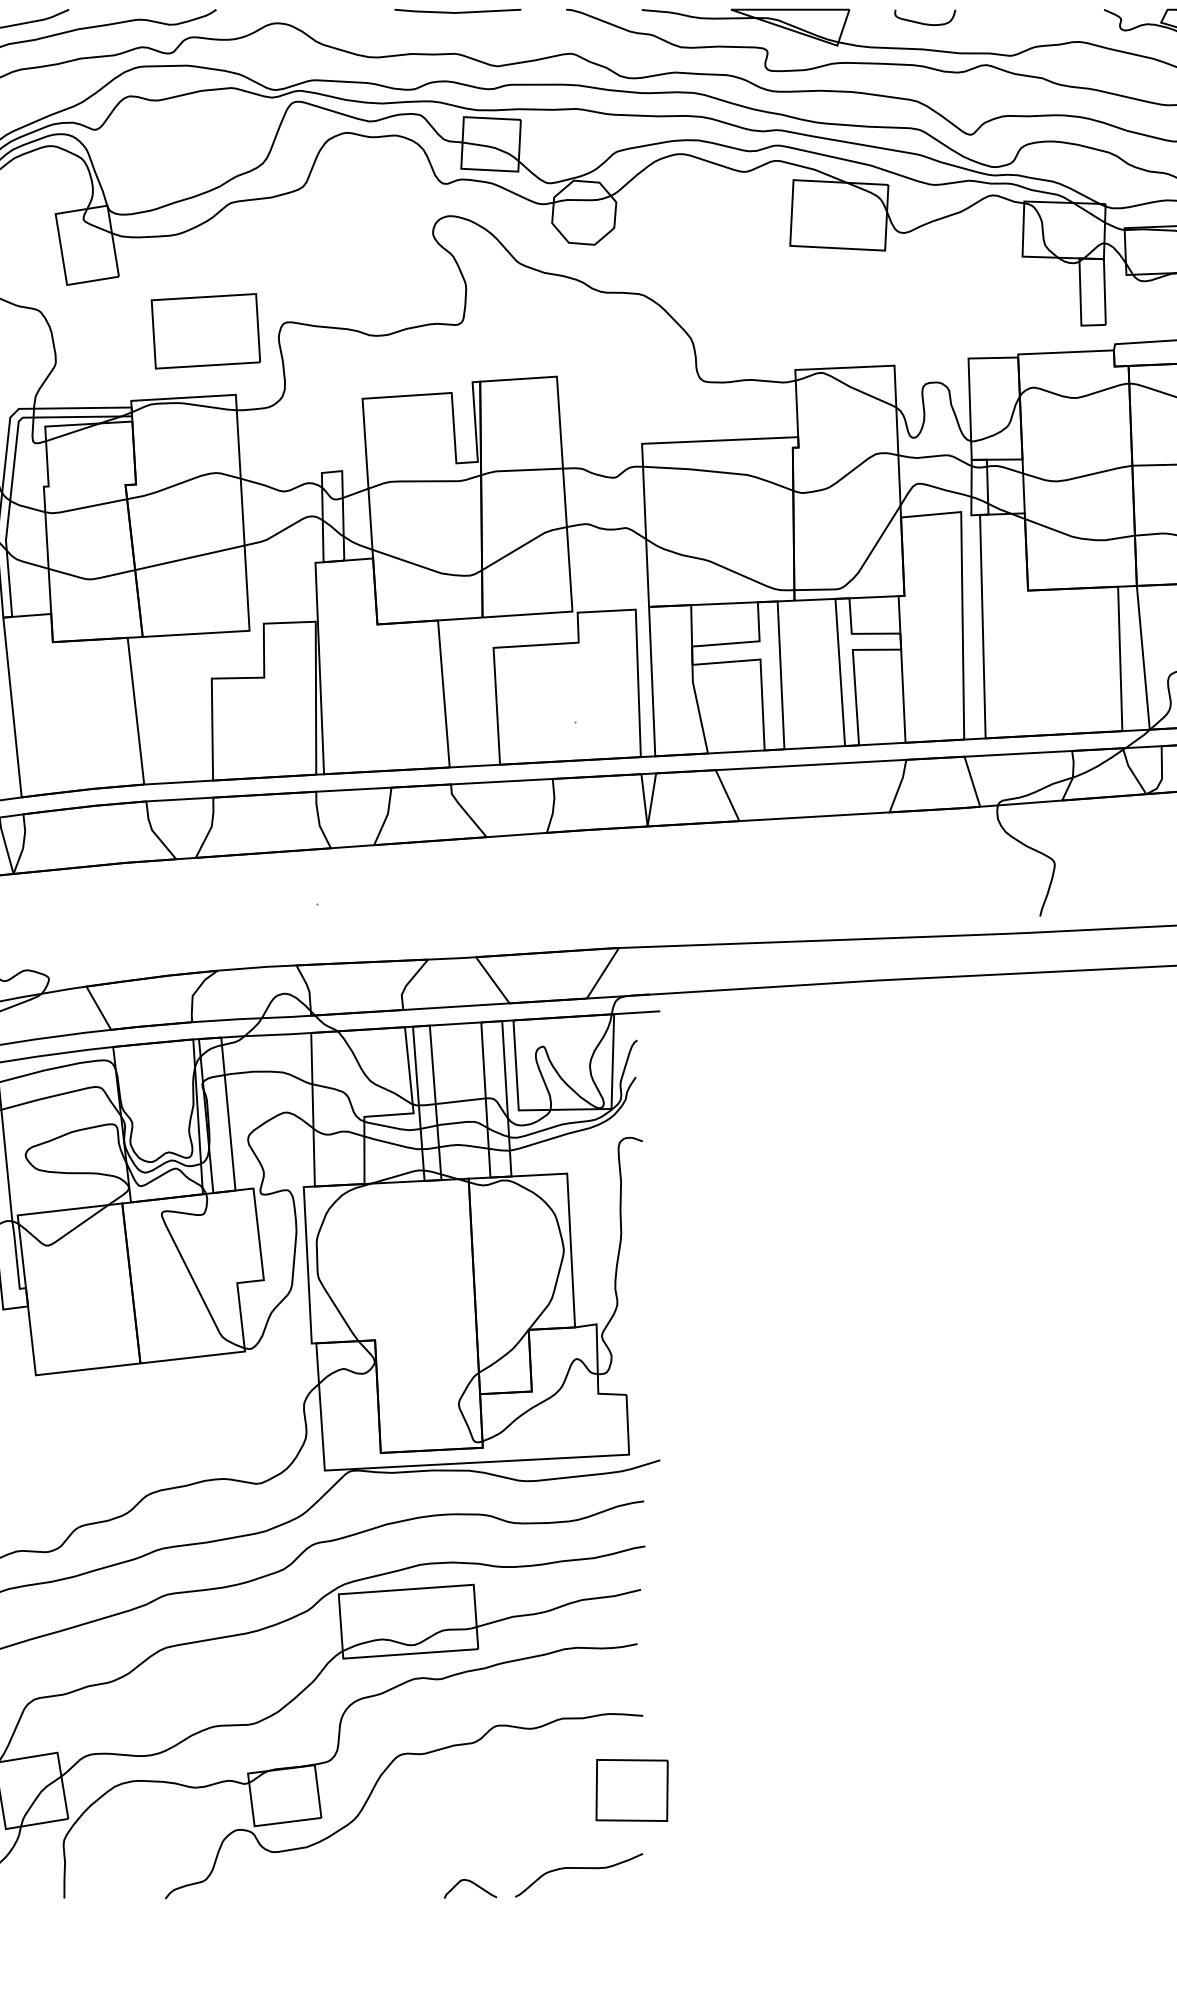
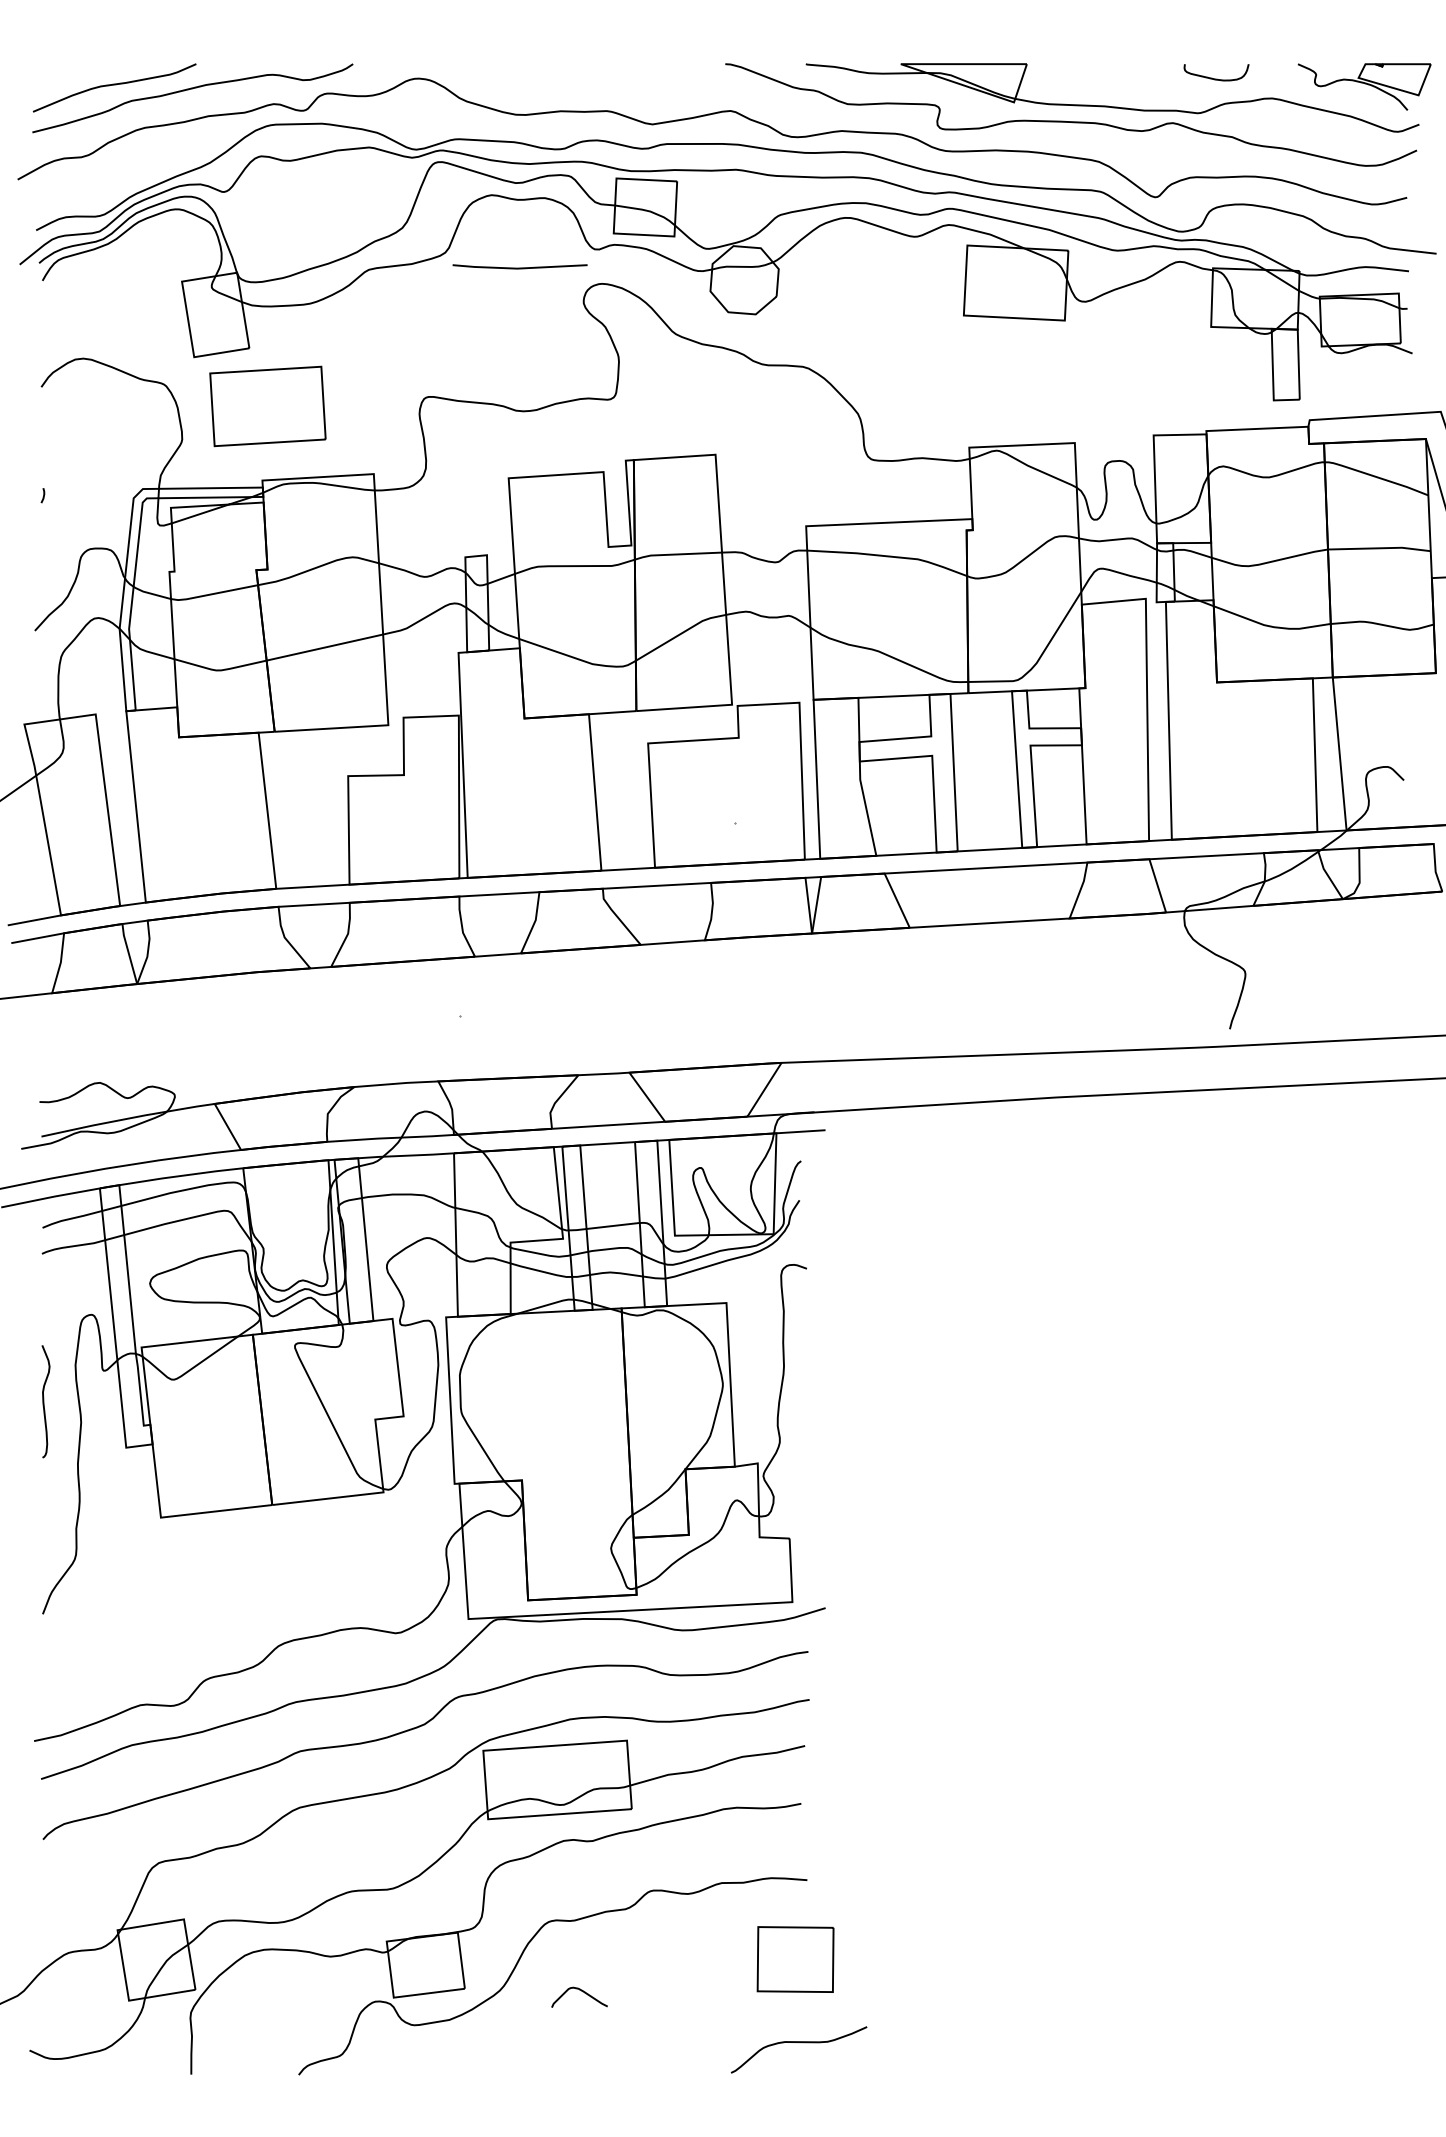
line: (457, 11) -> (519, 267), moved
curve: (925, 23) -> (1216, 78), moved
part: (205, 331) -> (267, 406), moved
curve: (580, 1869) -> (800, 2043), moved
curve: (472, 1883) -> (581, 1991), moved

